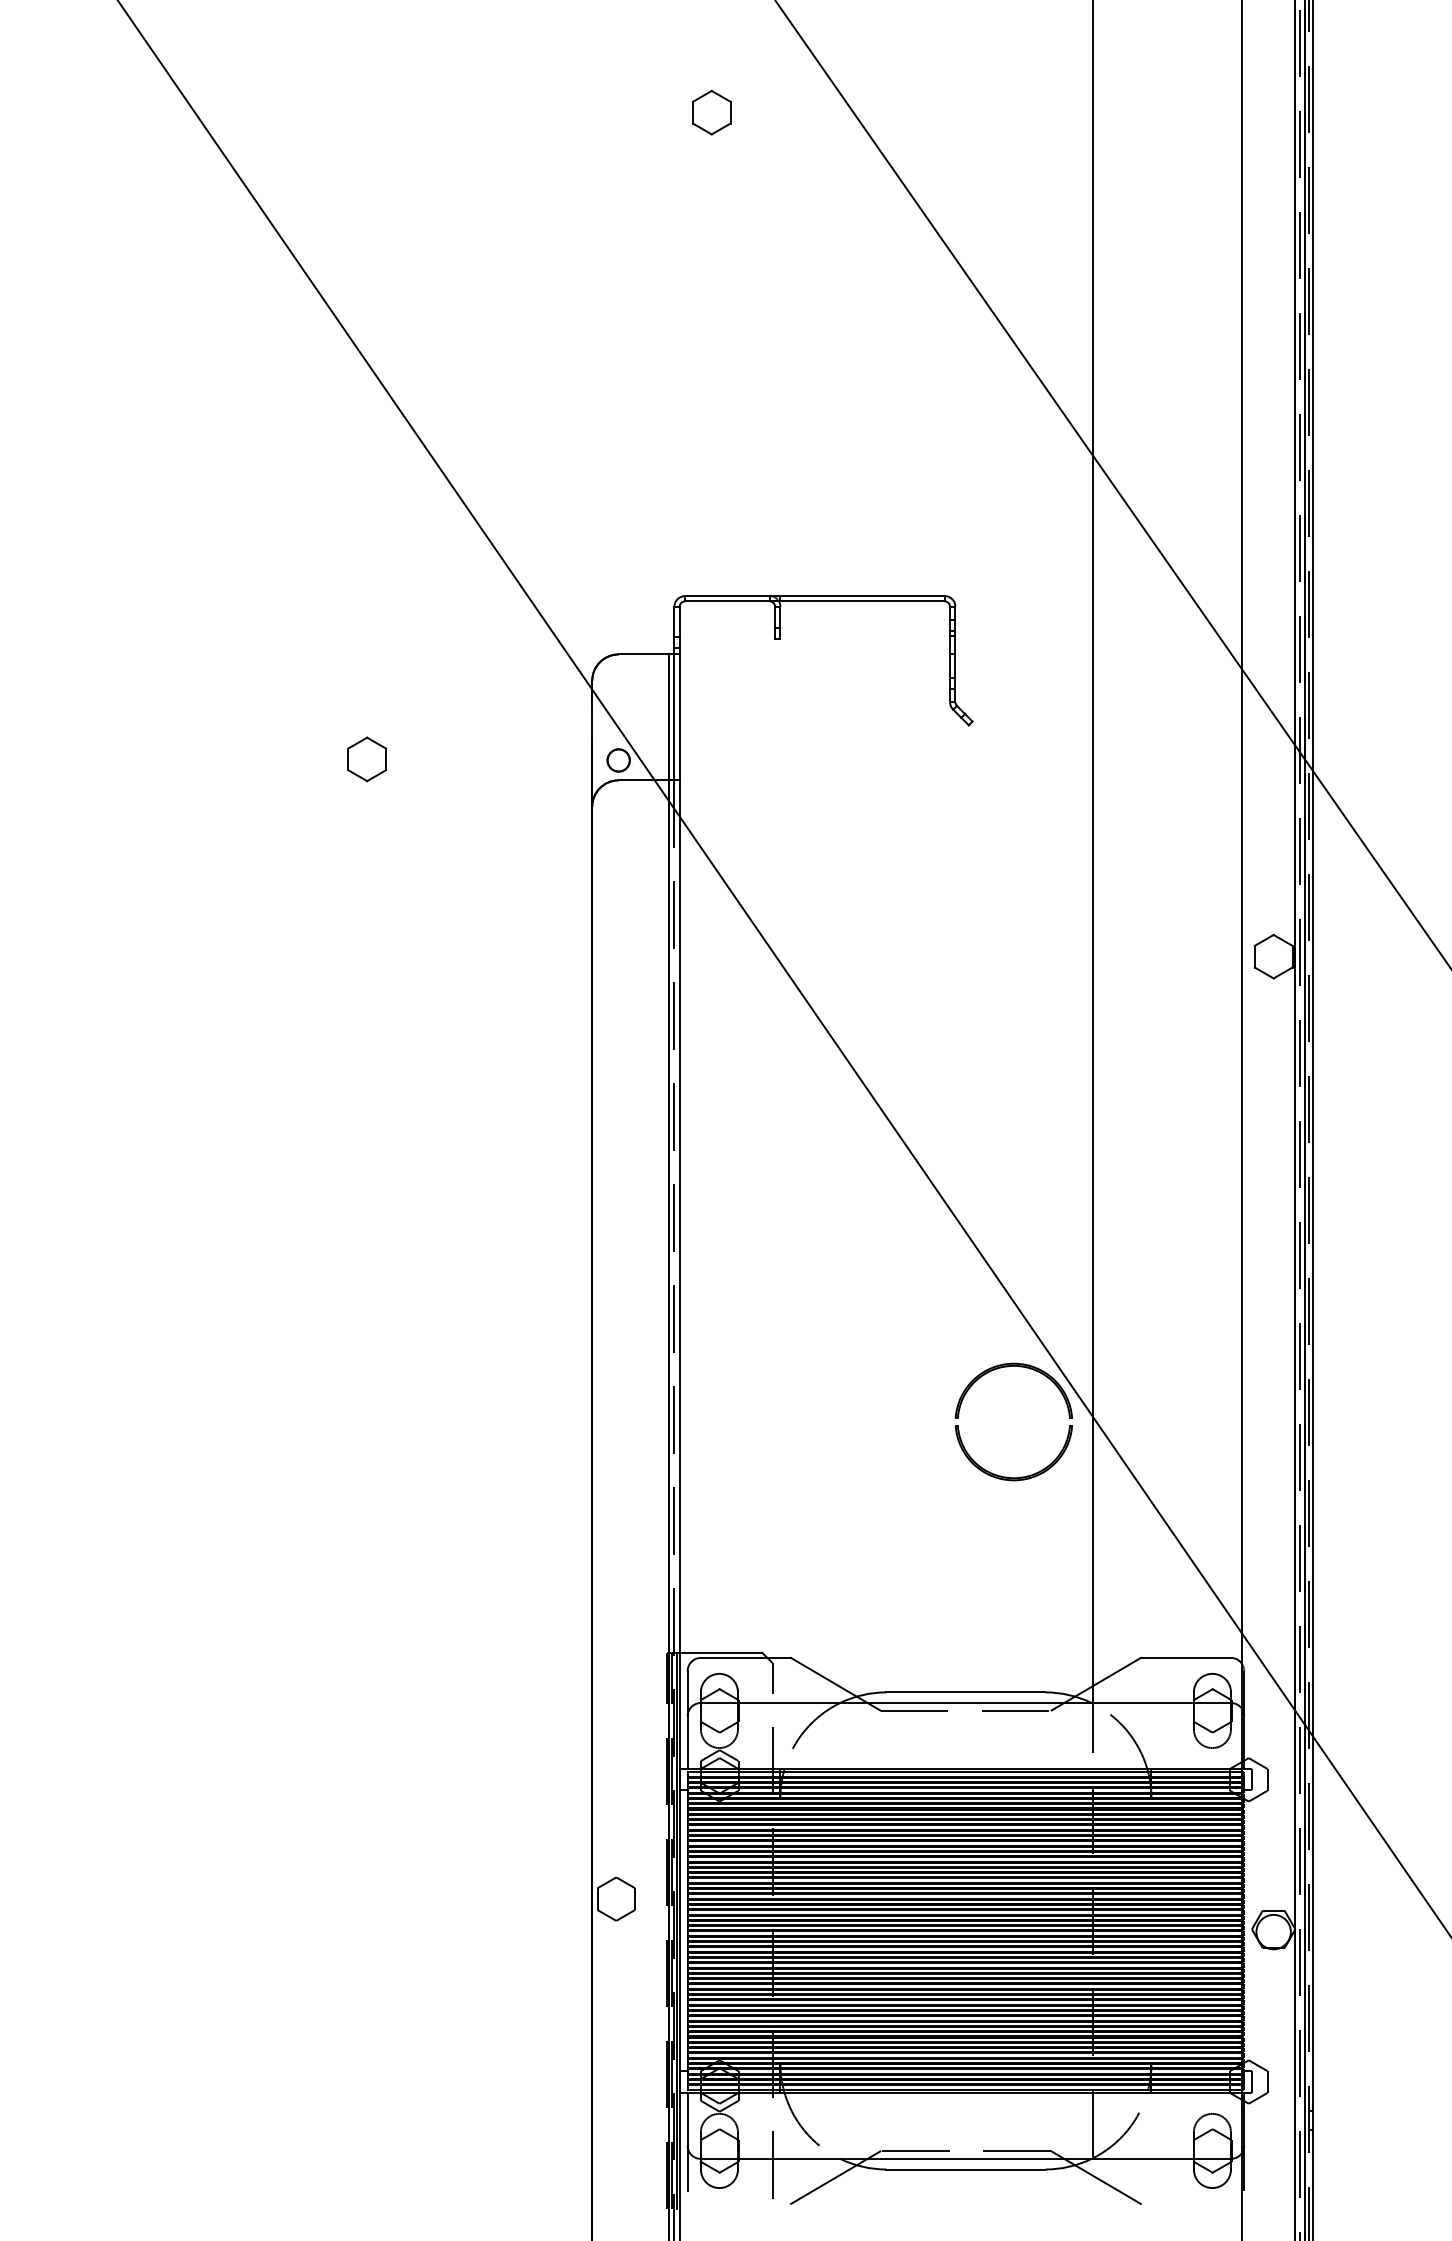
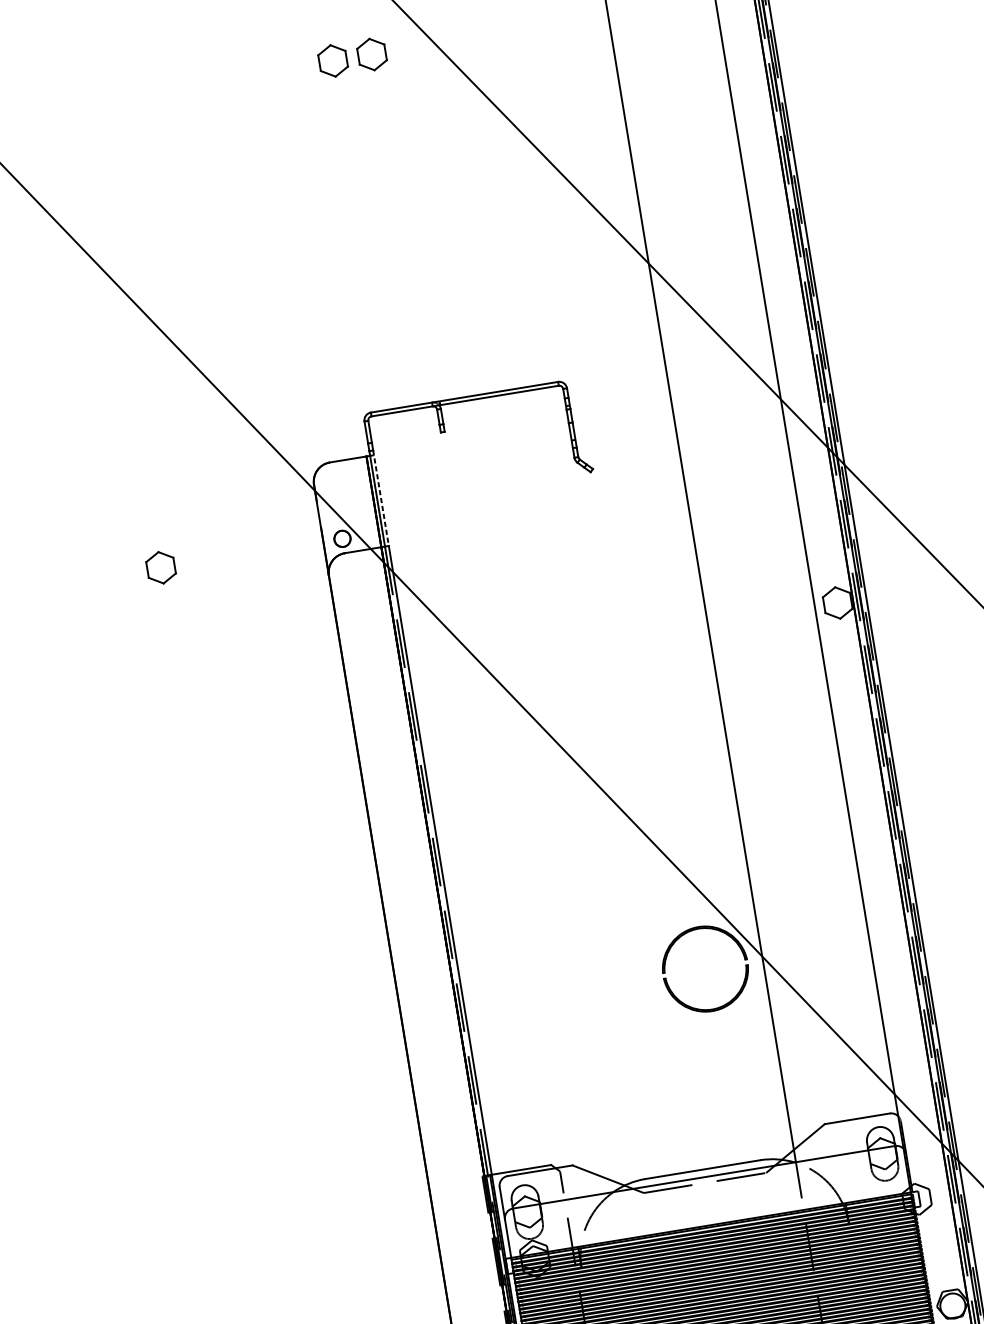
part: (765, 112) -> (371, 54), added
line: (679, 714) -> (380, 498), solid -> dashed

